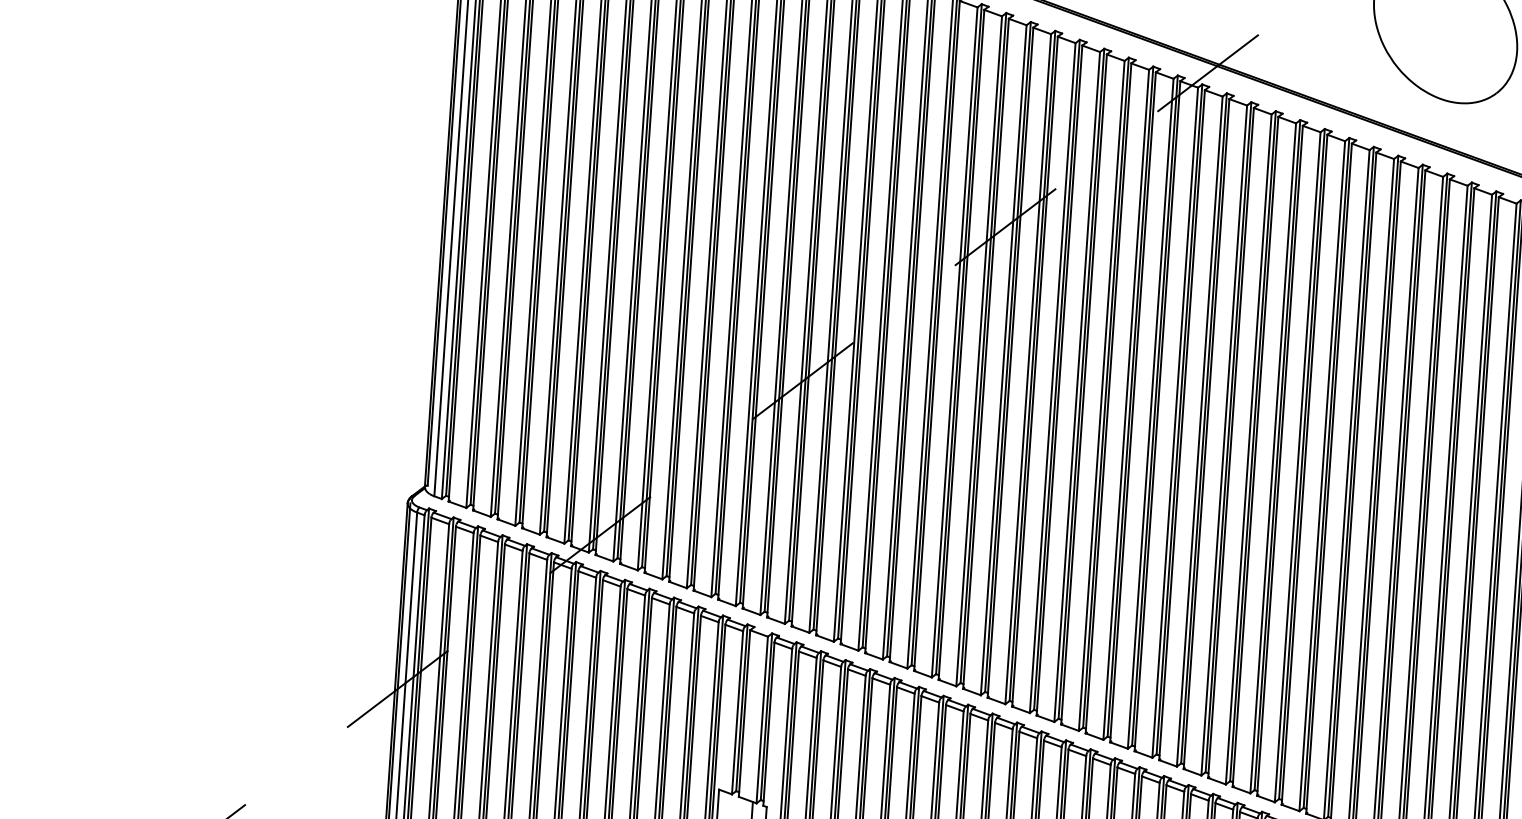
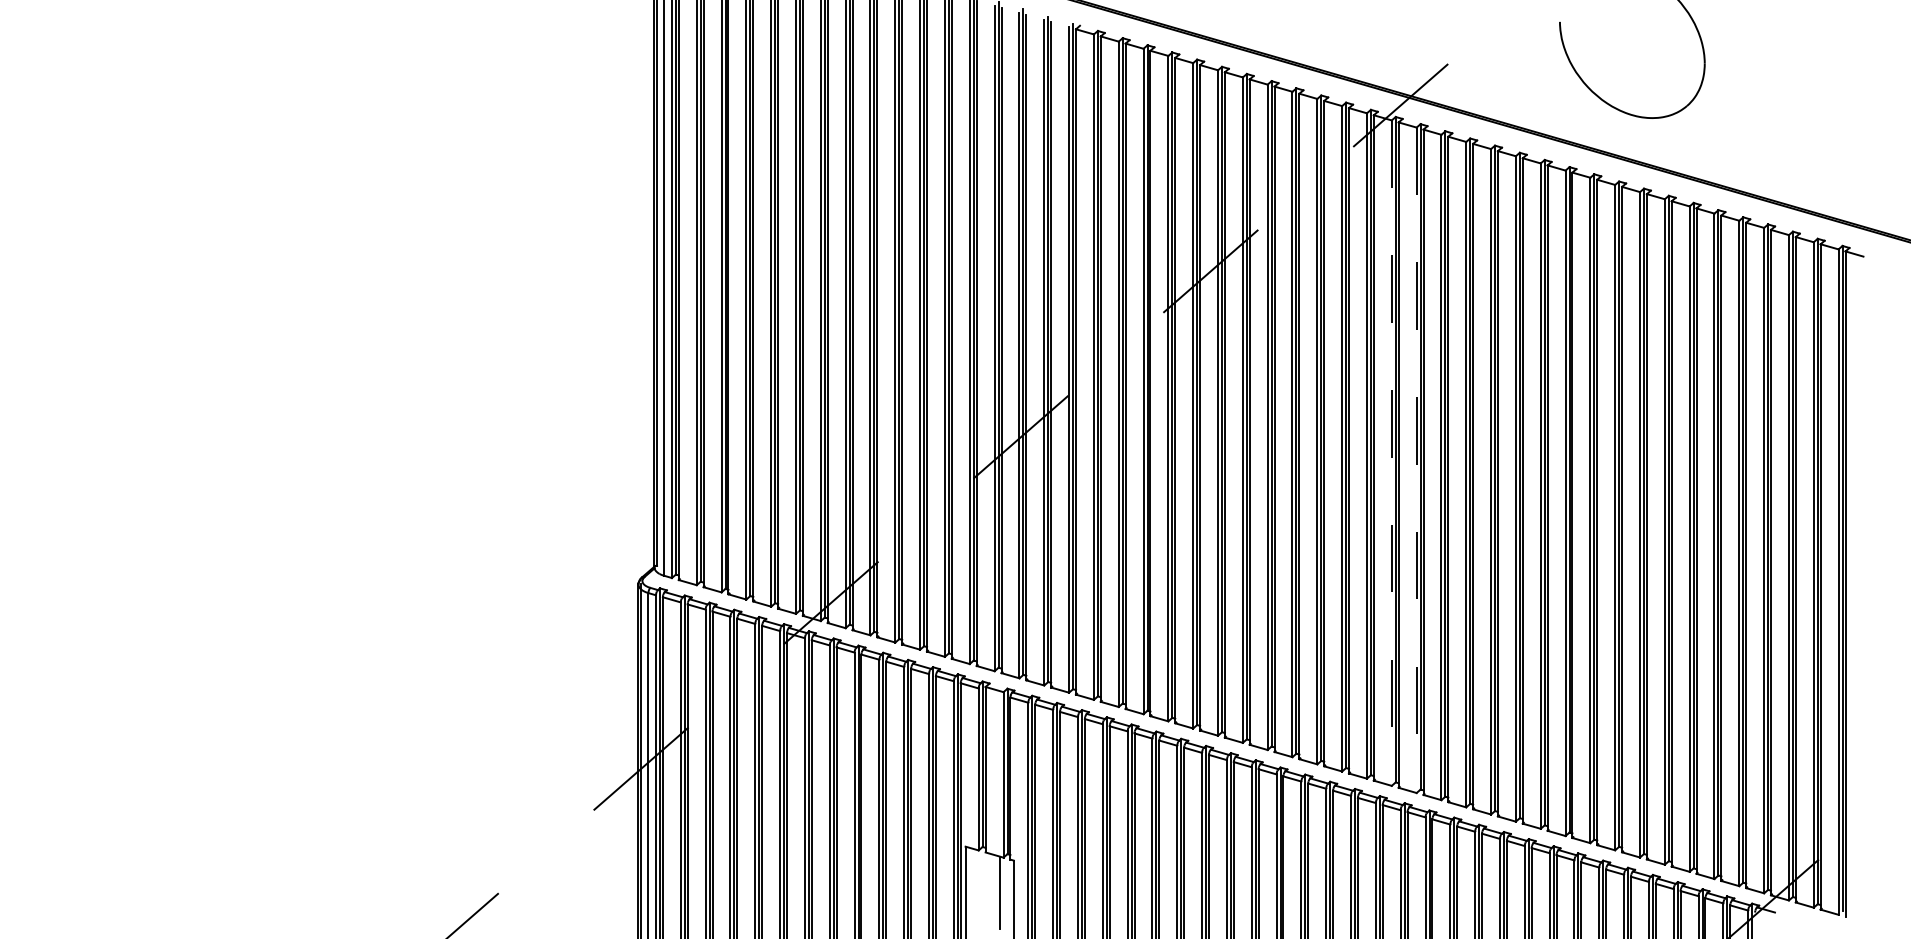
line: (1174, 423) -> (1391, 453), solid -> dashed
line: (1199, 431) -> (1416, 460), solid -> dashed

